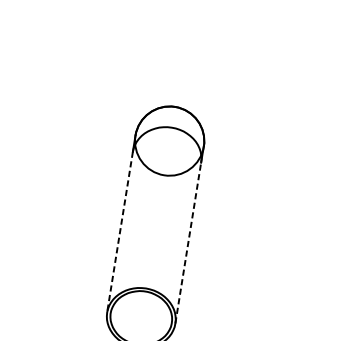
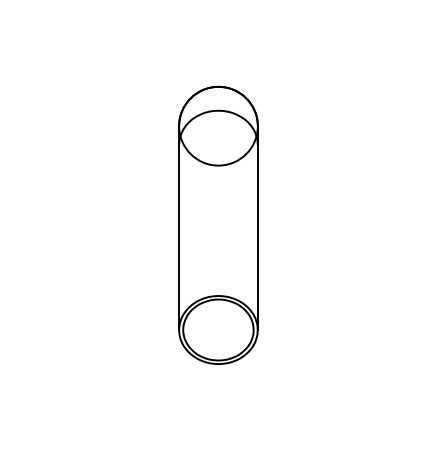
line: (120, 232) -> (179, 237), dashed -> solid
line: (188, 243) -> (257, 237), dashed -> solid

